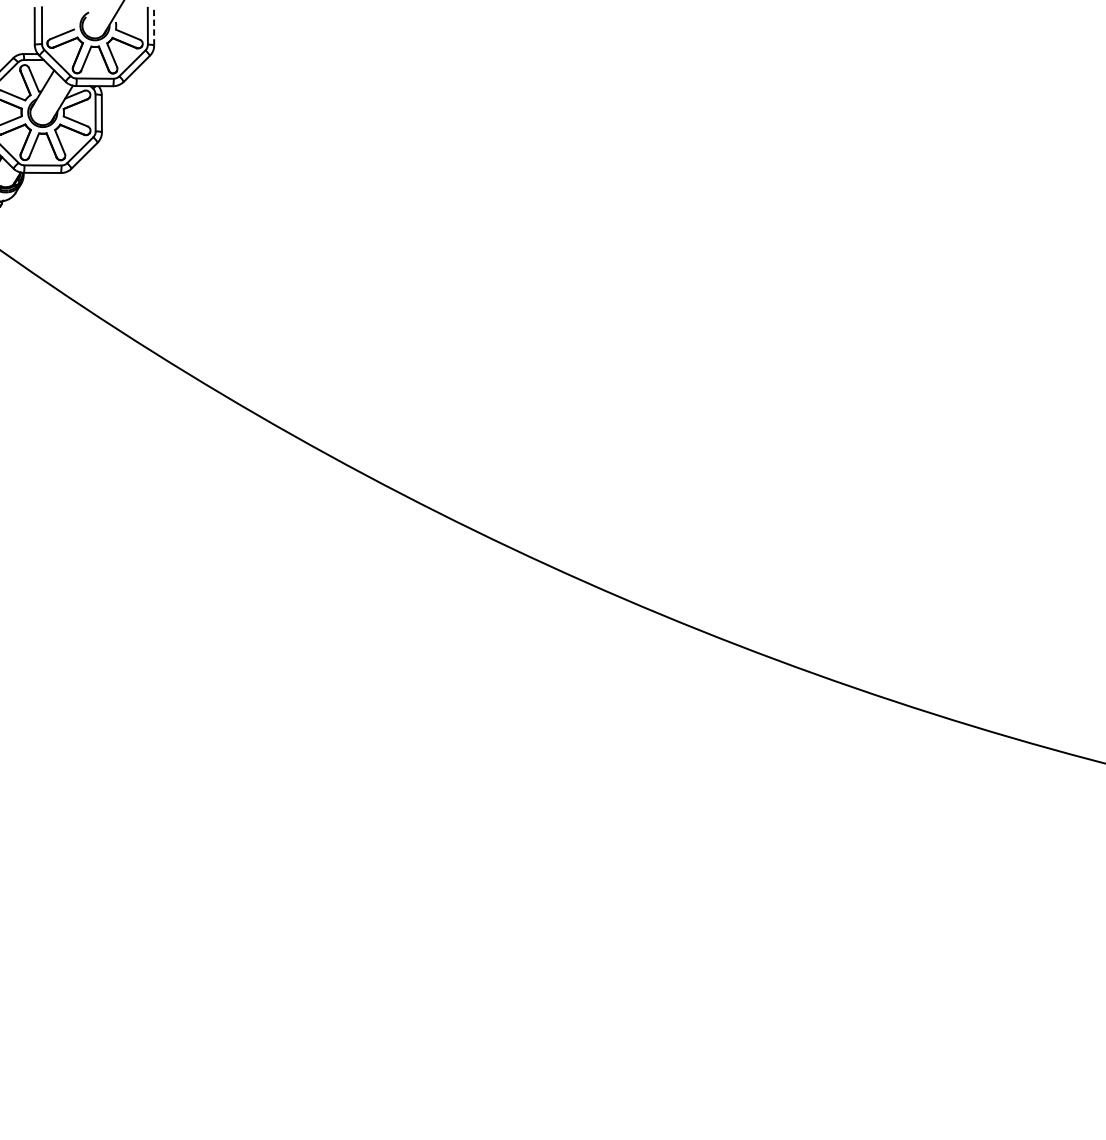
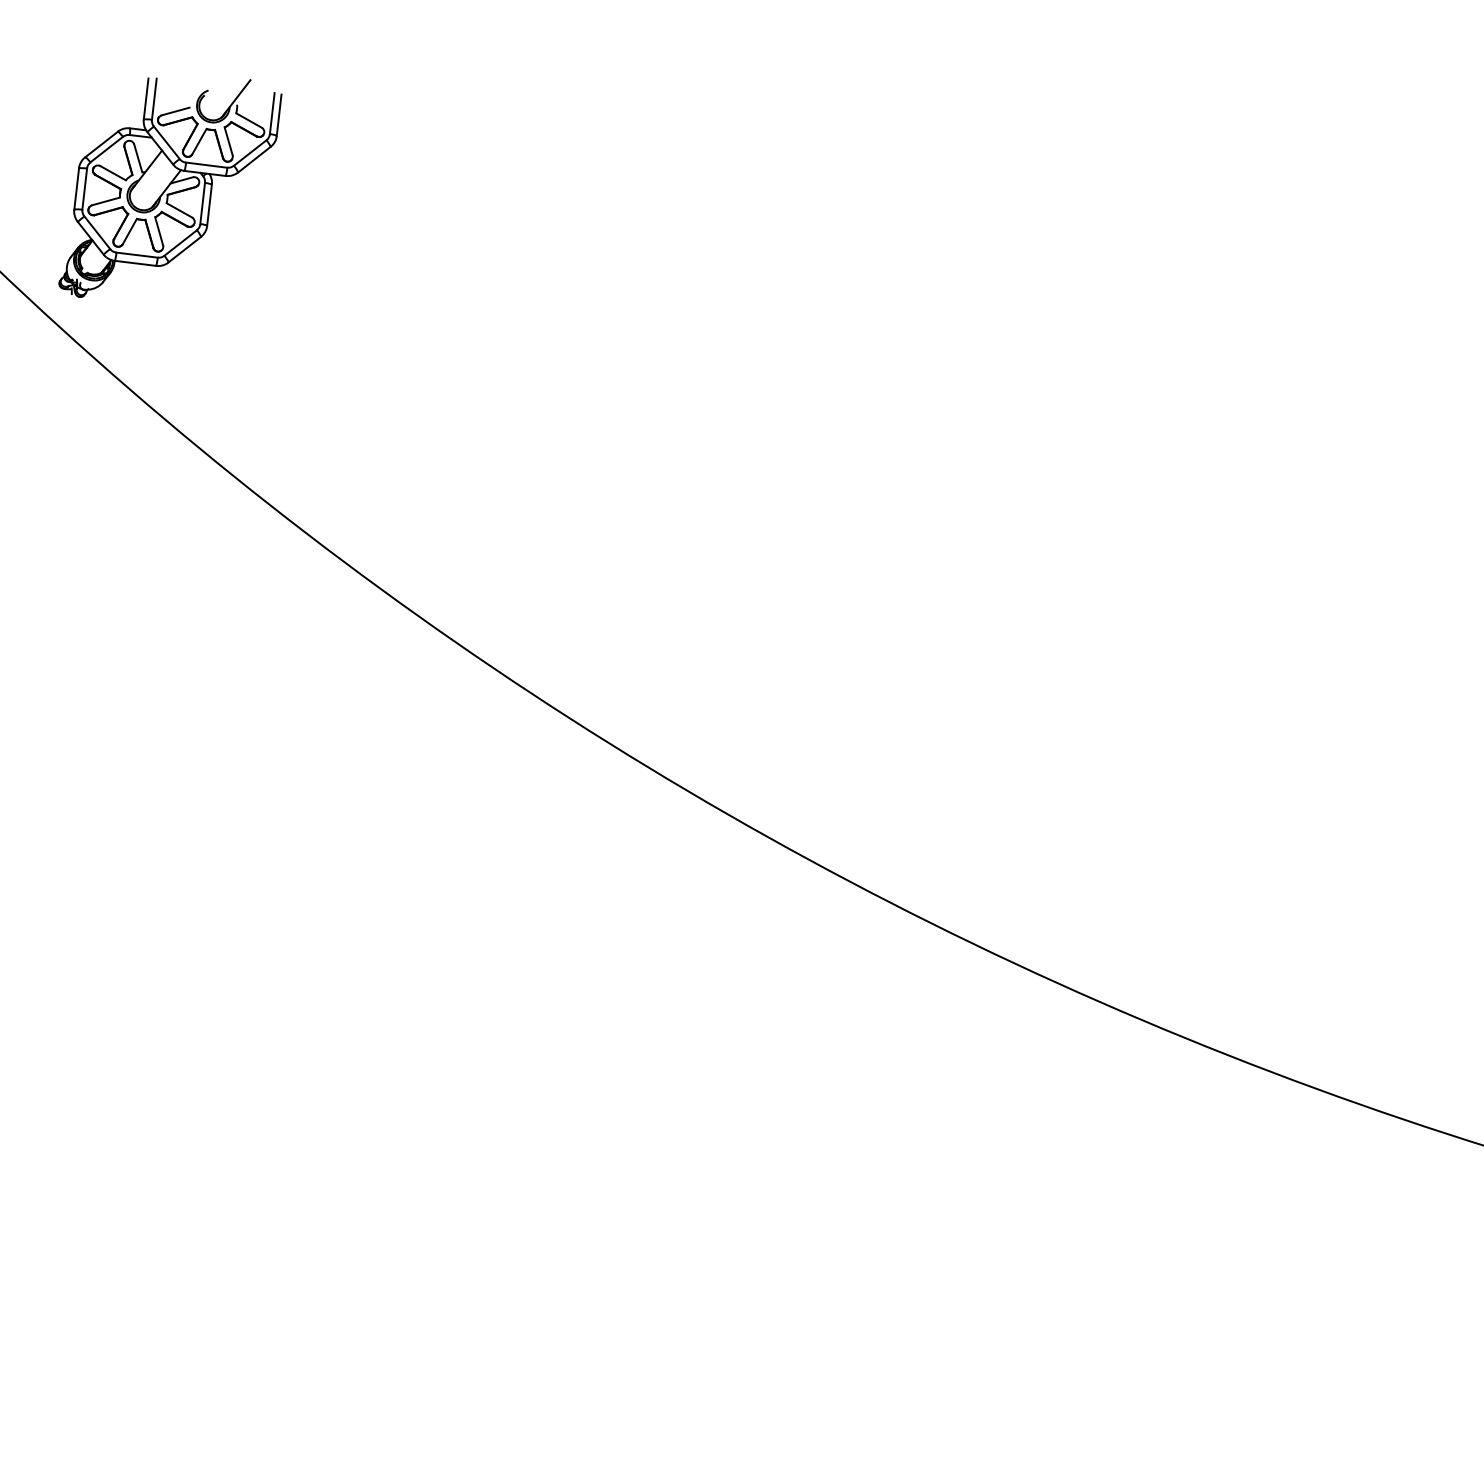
line: (154, 27) -> (279, 115), dashed -> solid

